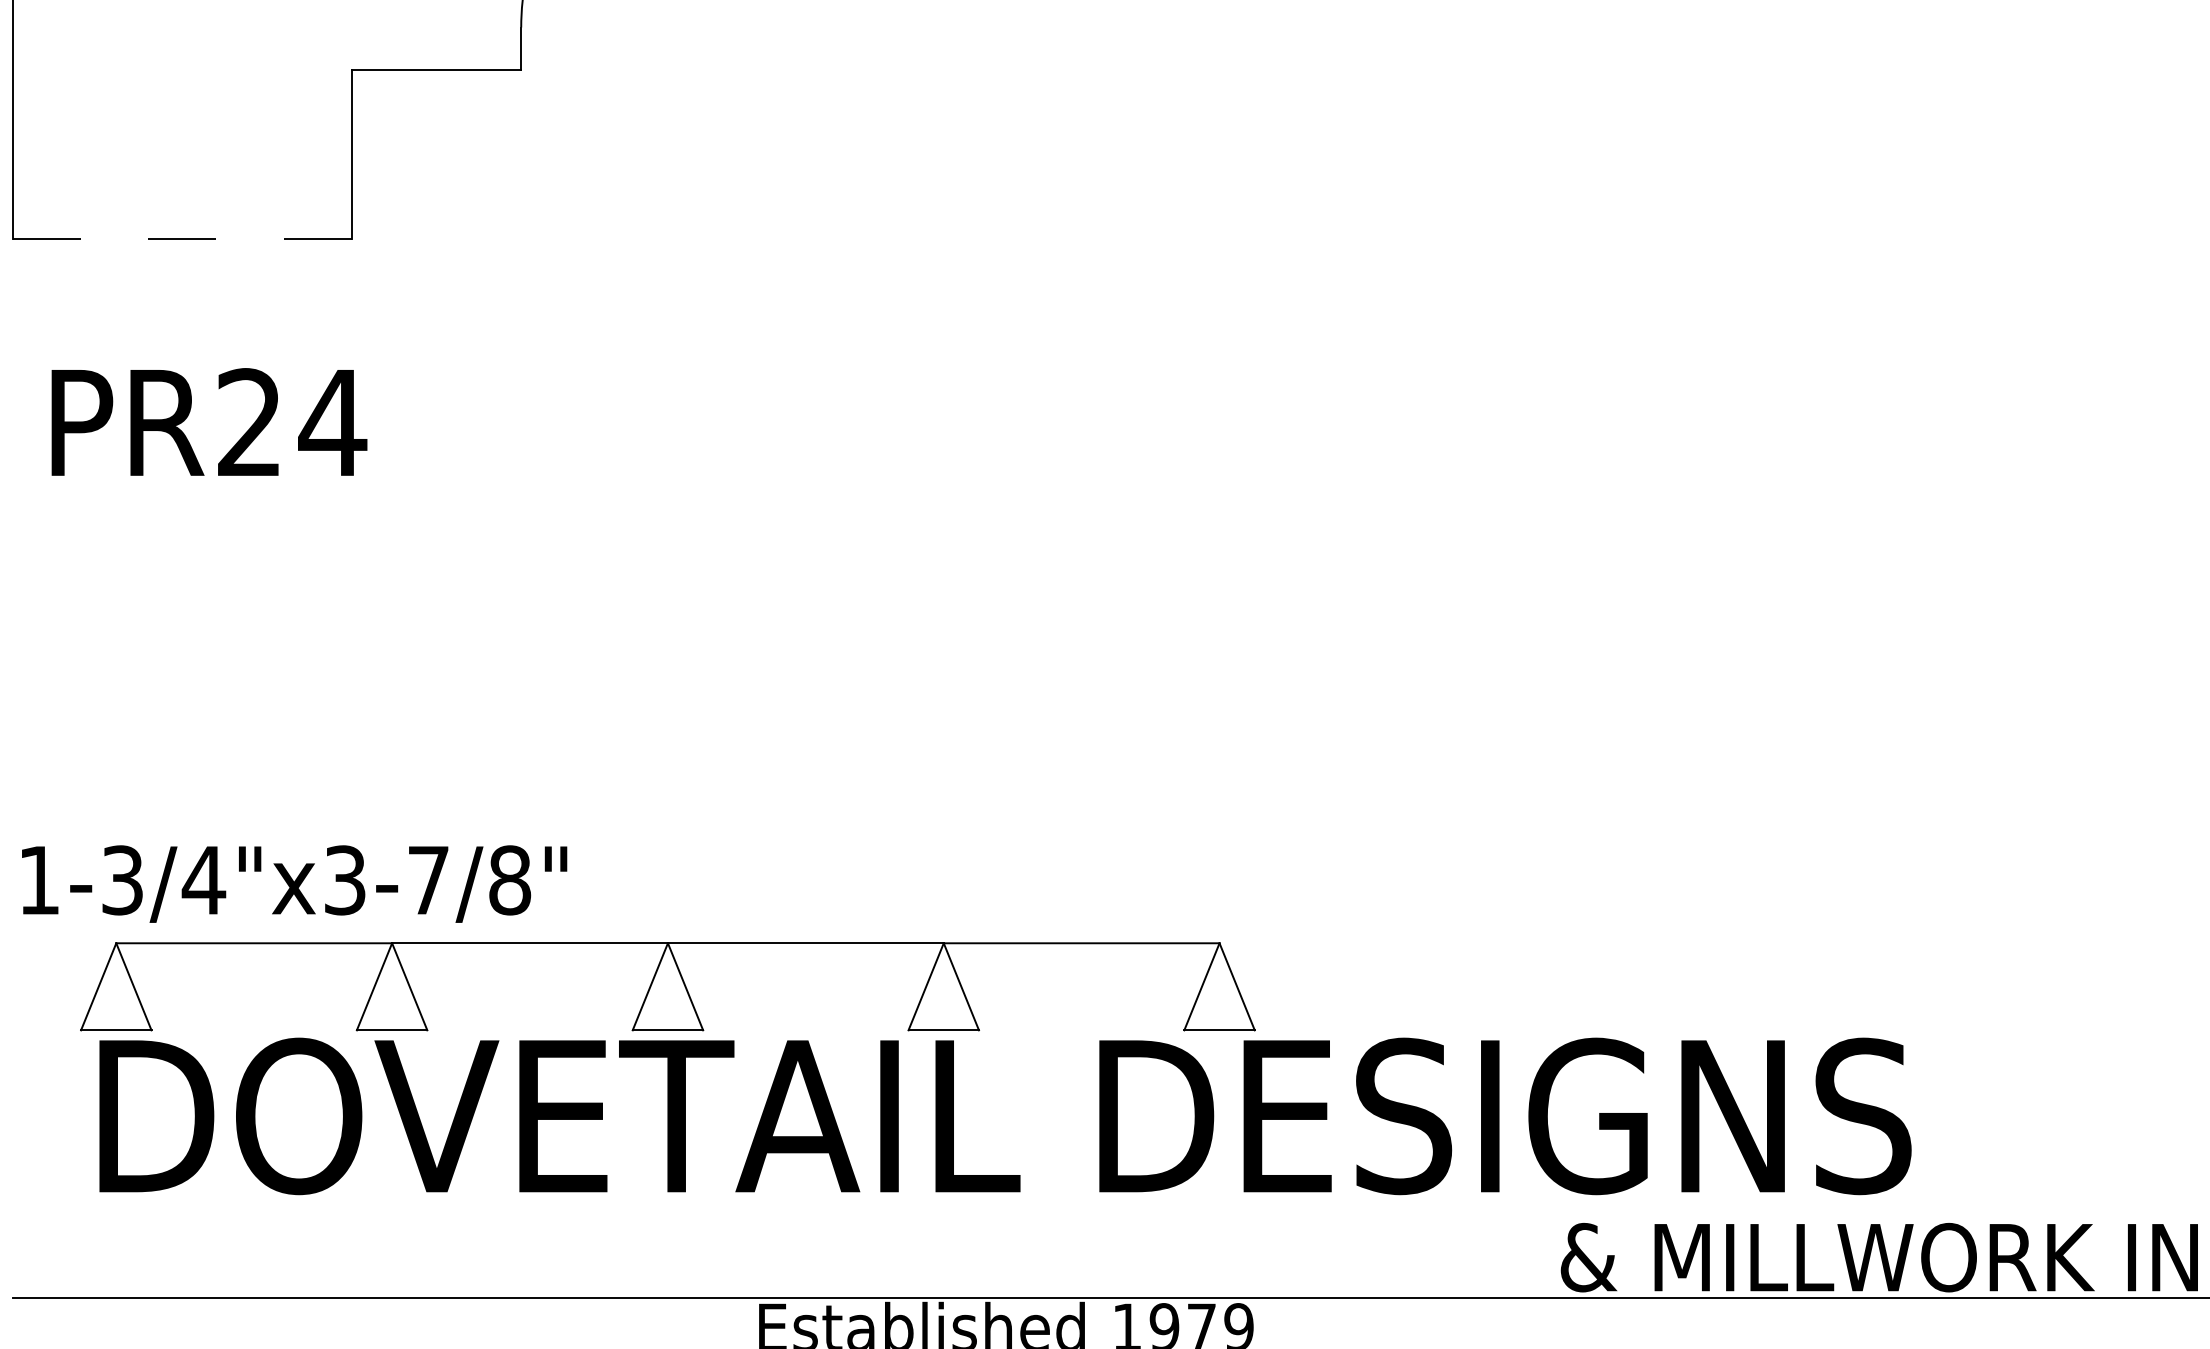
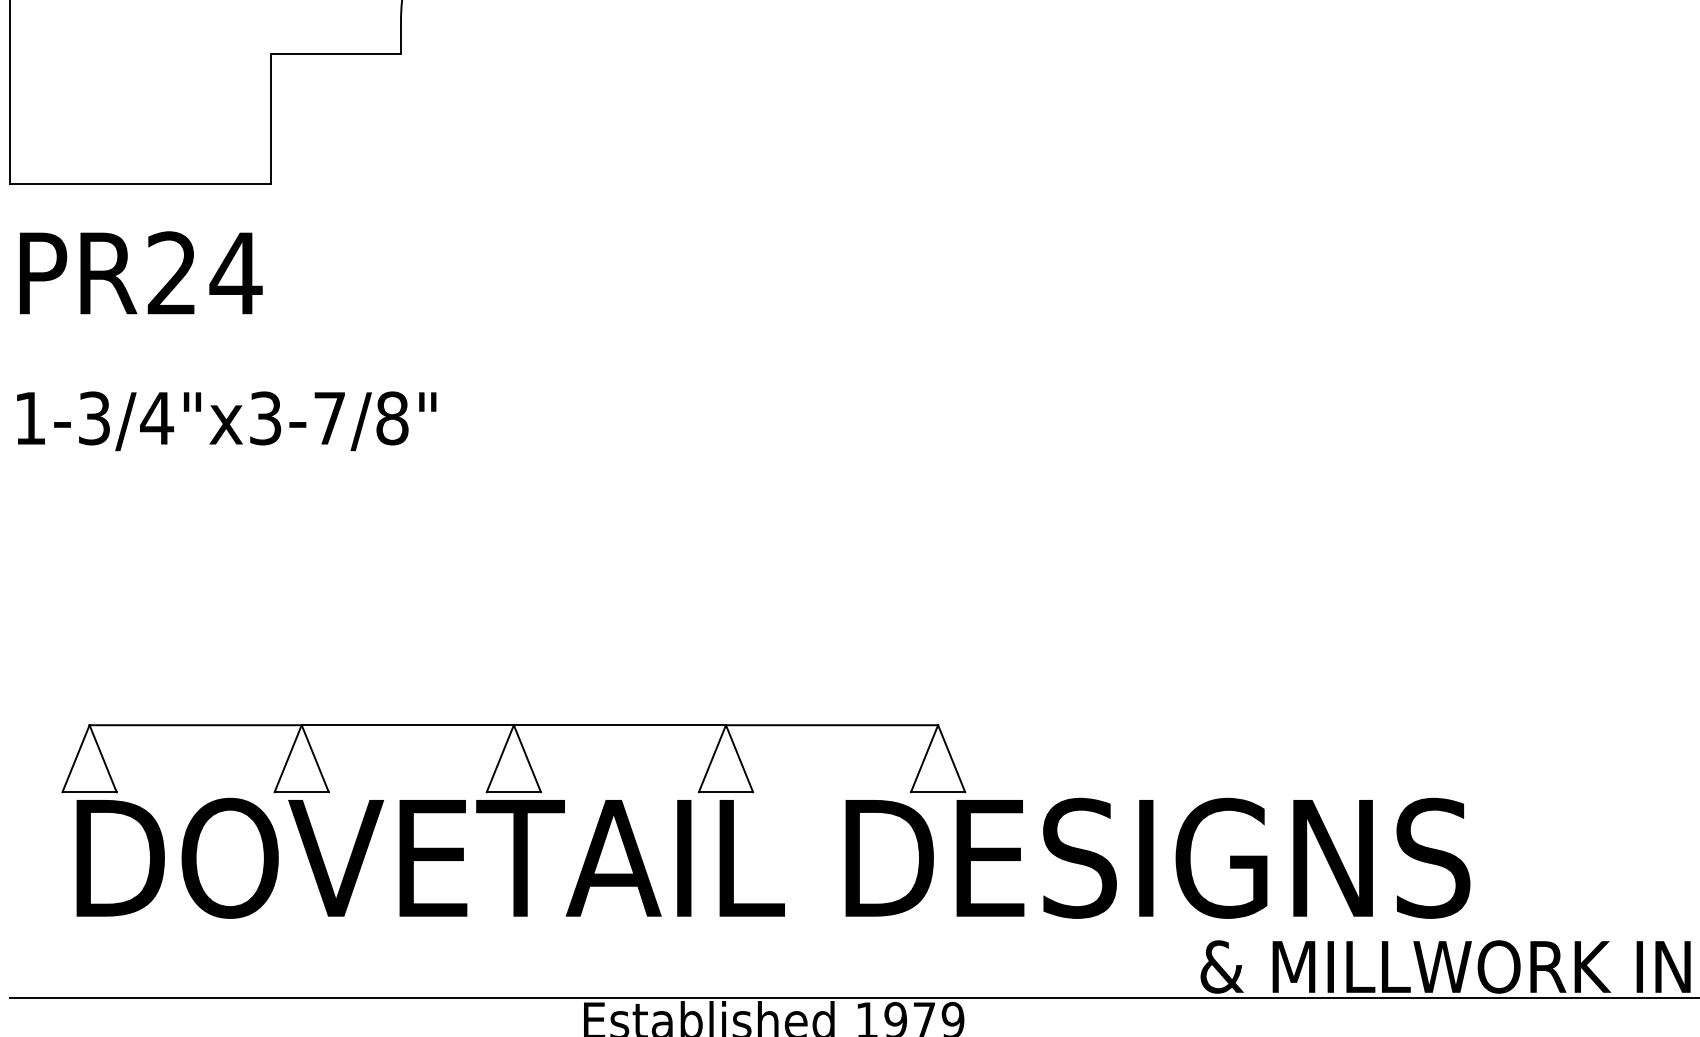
line: (181, 239) -> (139, 183), dashed -> solid
text: (209, 421) -> (141, 272), moved
text: (294, 883) -> (226, 420), moved

